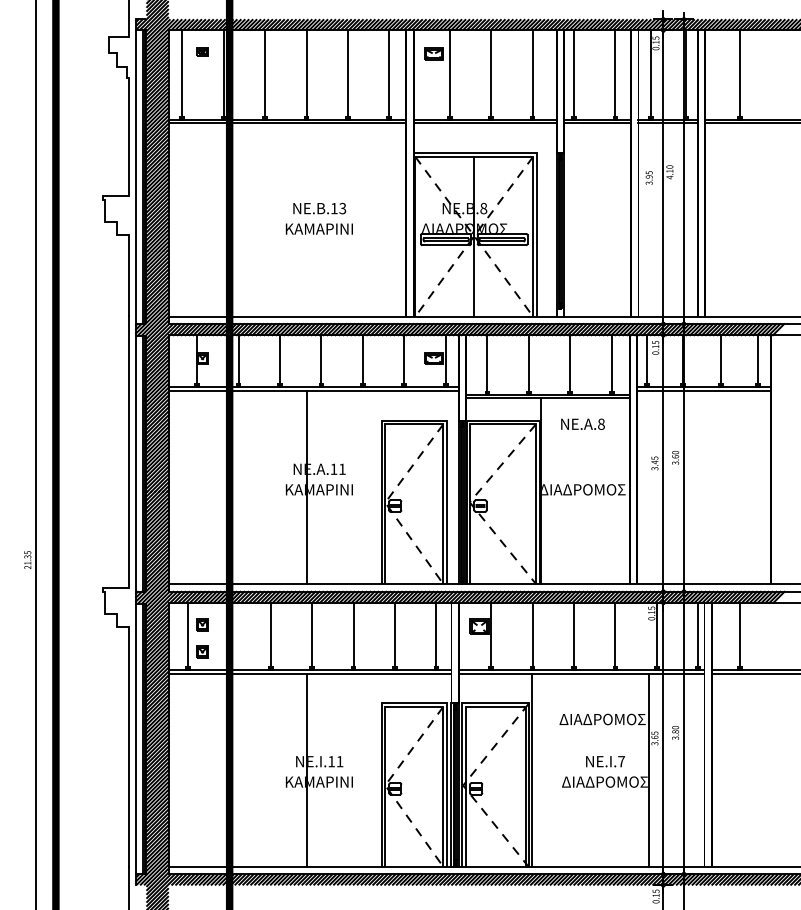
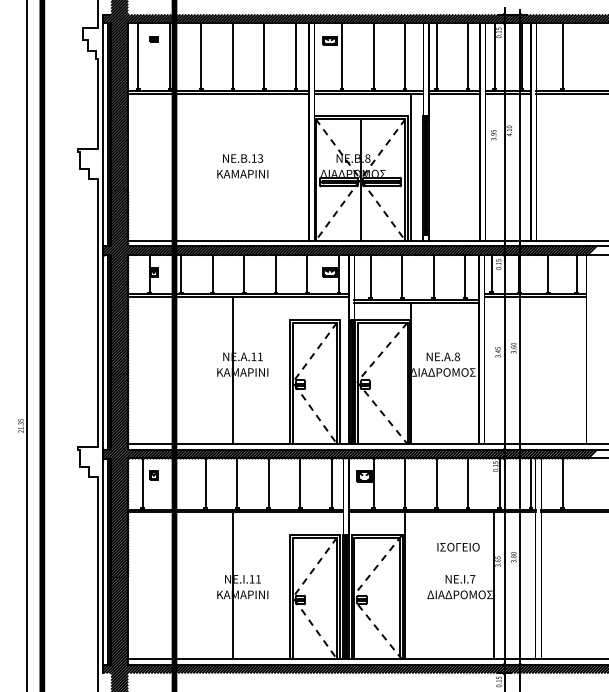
line: (540, 219) -> (411, 166), added
text: (582, 423) -> (442, 356), moved
part: (202, 651) -> (153, 495), removed
text: (602, 719) -> (458, 547), ΔΙΑΔΡΟΜΟΣ -> ΙΣΟΓΕΙΟ

